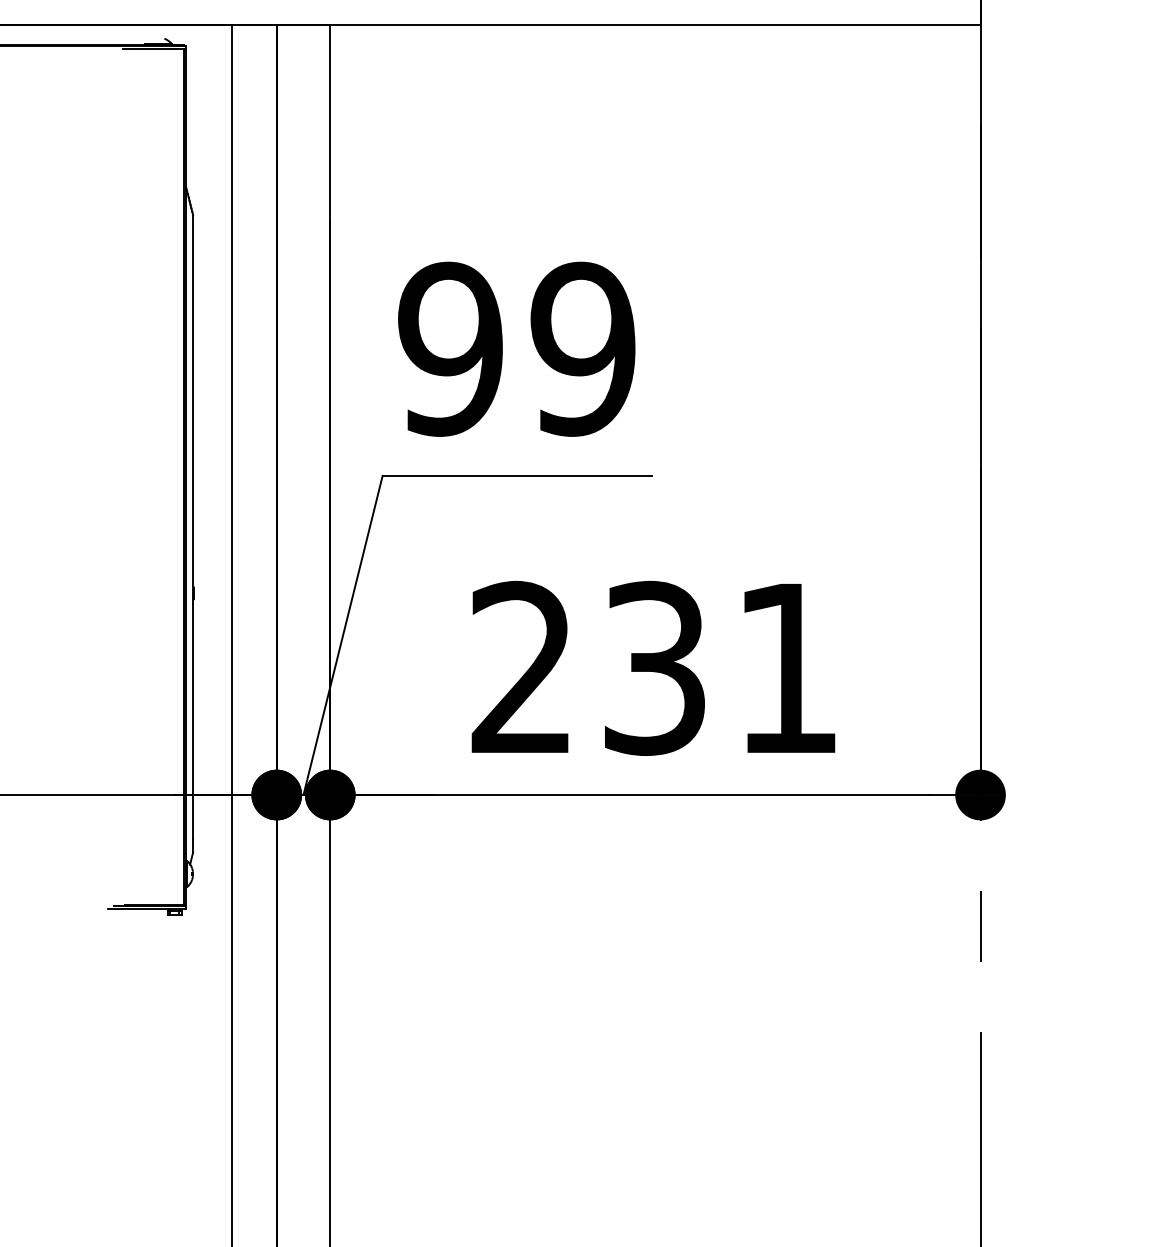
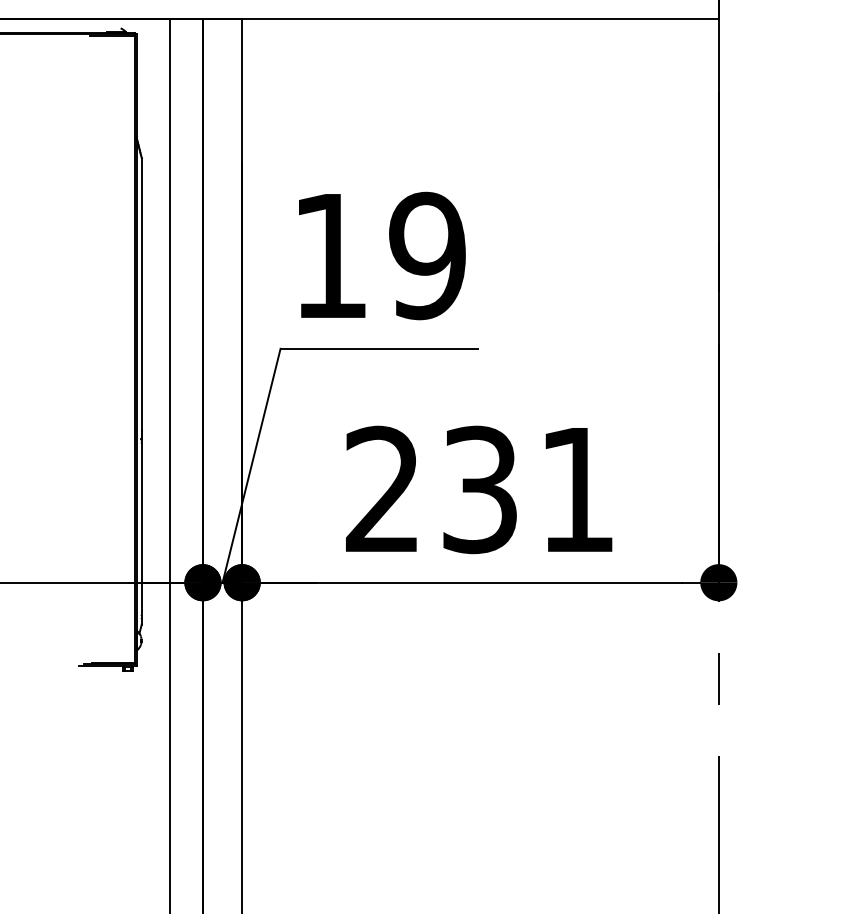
text: (449, 348) -> (329, 255), 99 -> 19

